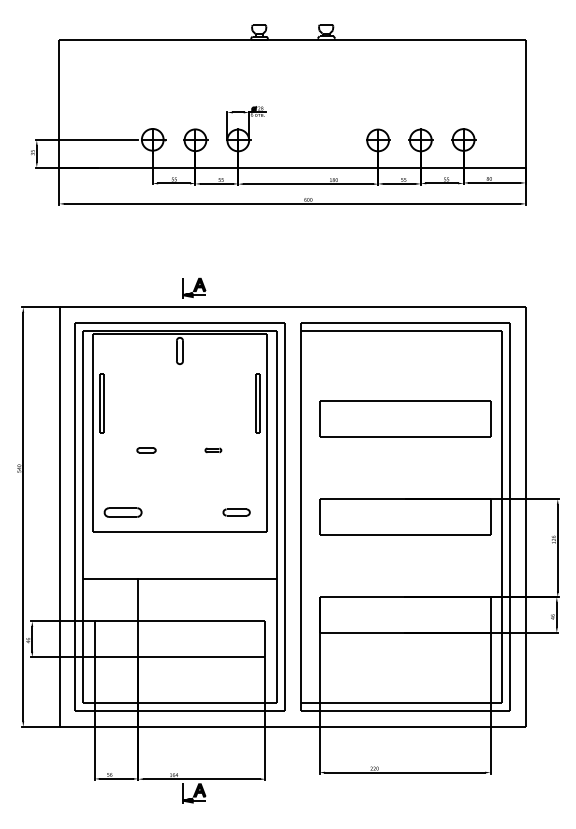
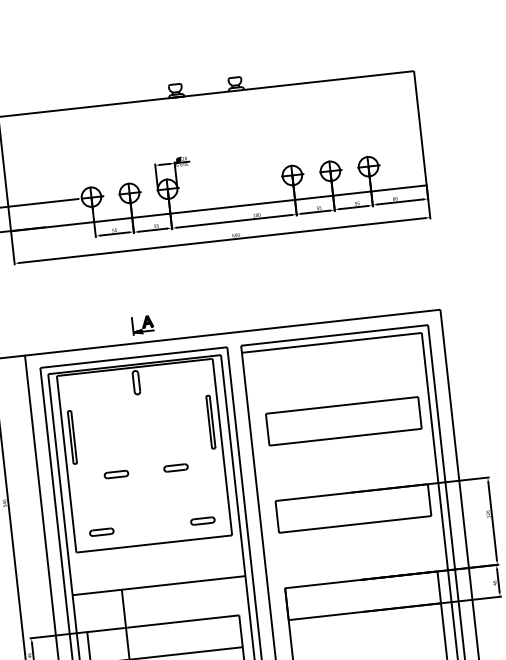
part: (146, 450) -> (116, 474), size x1.43
part: (213, 450) -> (176, 468), size x1.67
part: (123, 512) -> (102, 532), size x0.71

